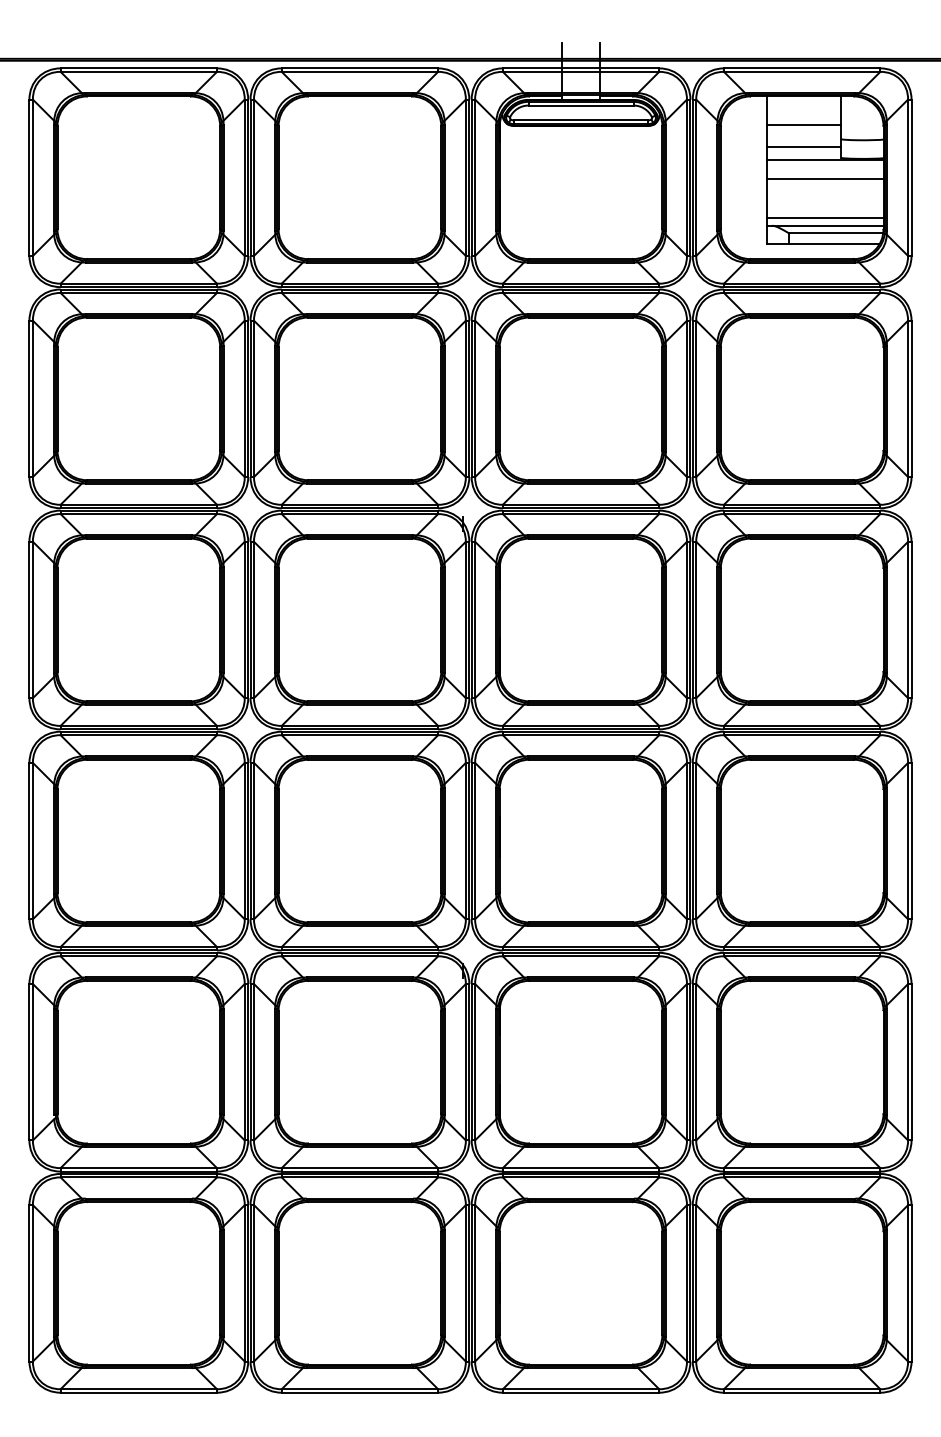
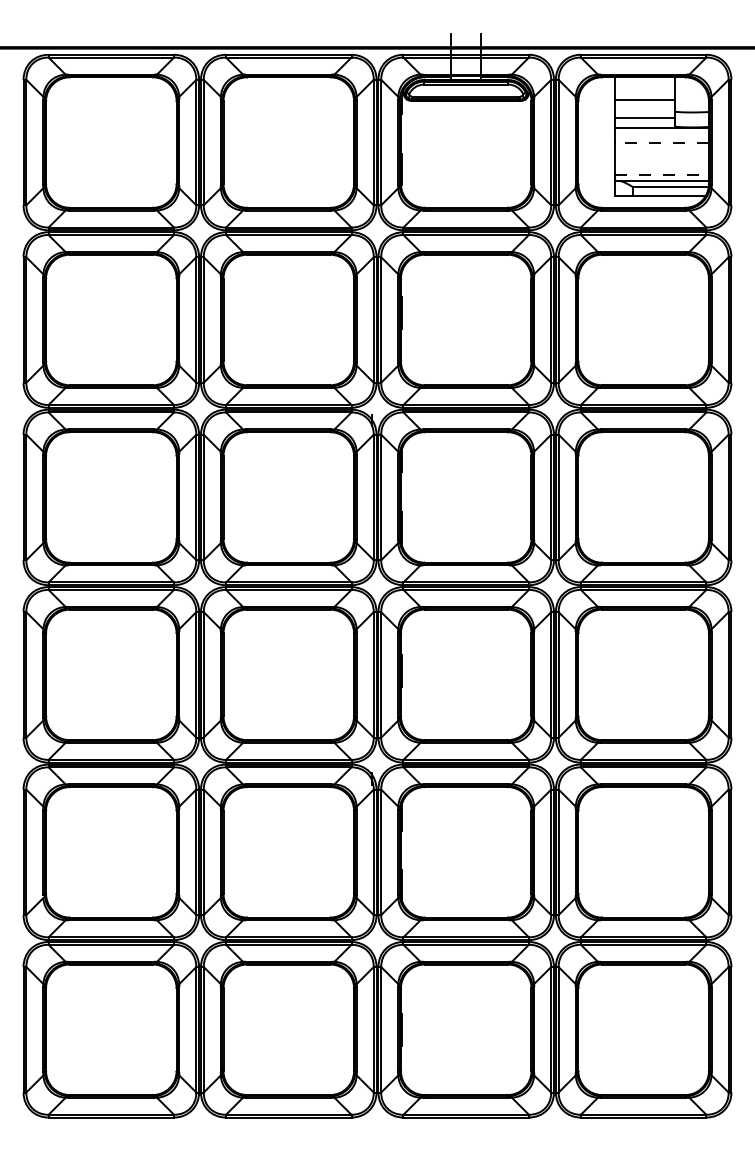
line: (824, 178) -> (661, 143), solid -> dashed
line: (825, 218) -> (662, 175), solid -> dashed

